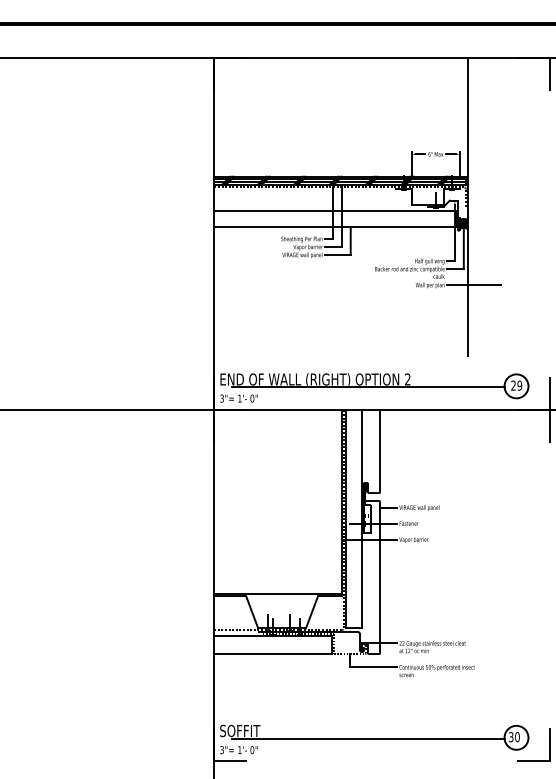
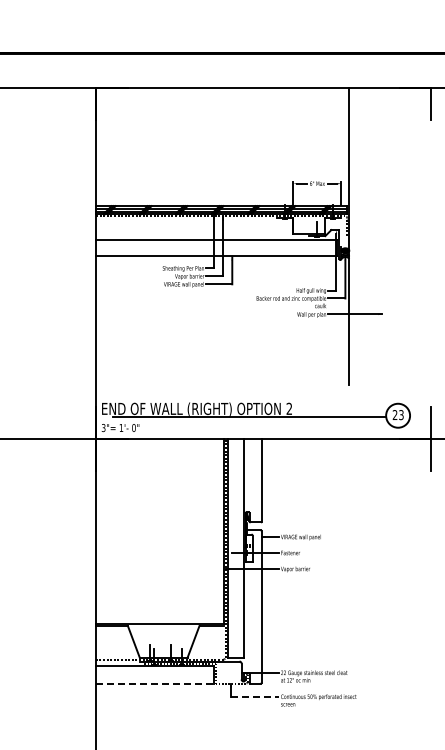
text: (519, 385) -> (401, 414), 29 -> 23
line: (273, 654) -> (155, 683), solid -> dashed
line: (373, 667) -> (255, 696), solid -> dashed

